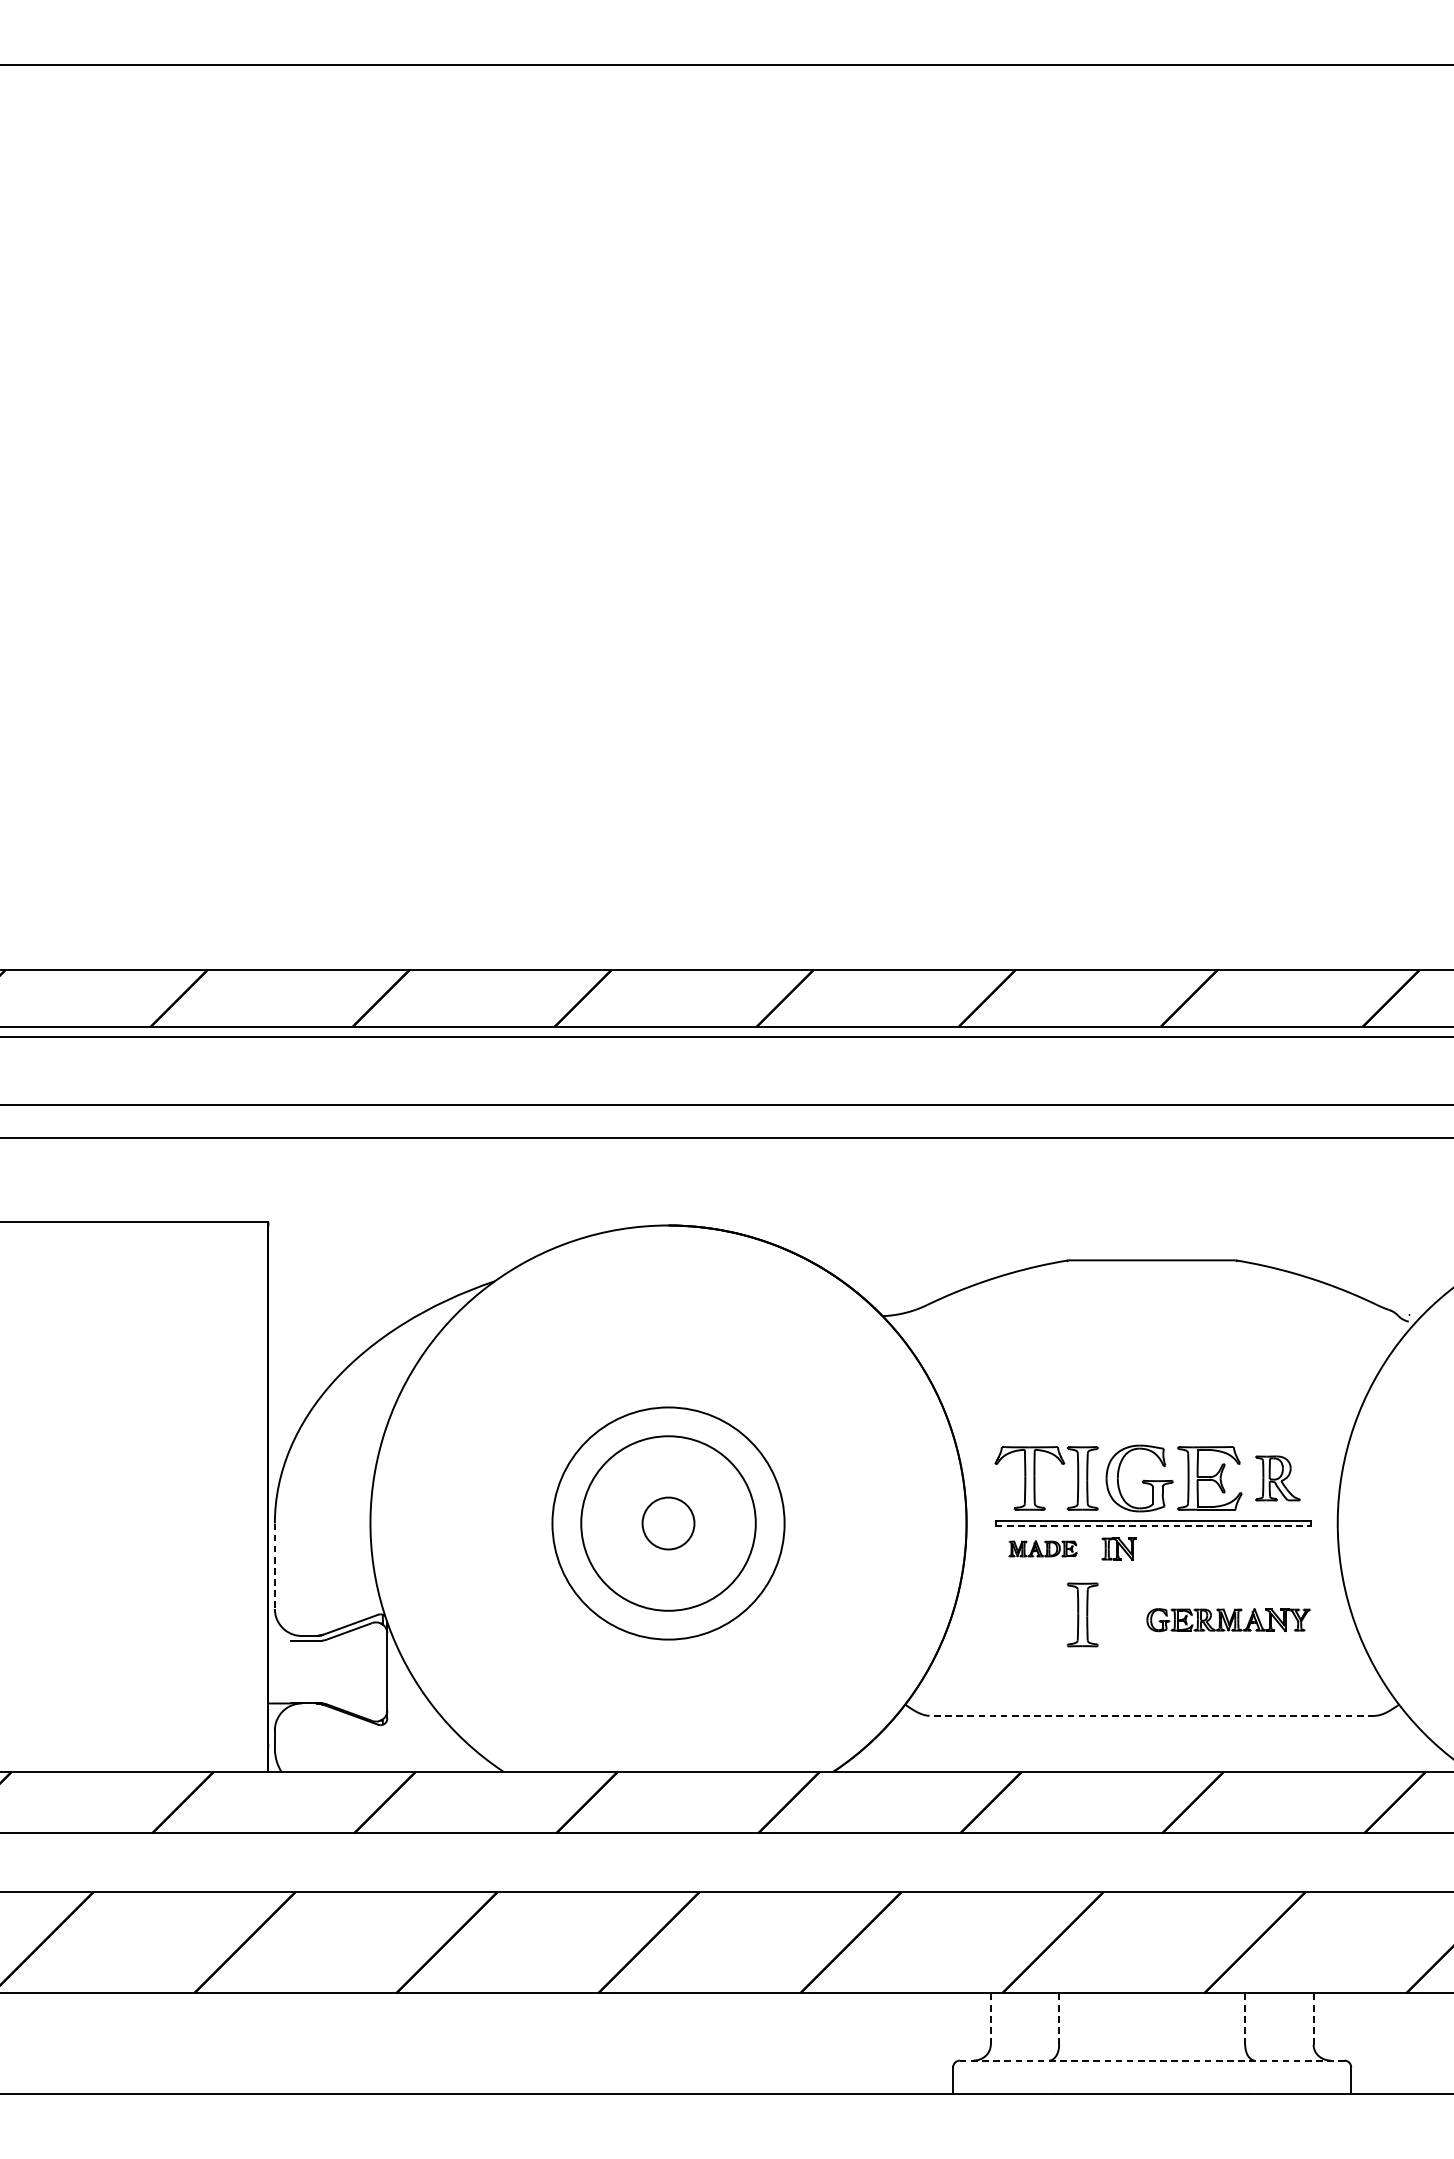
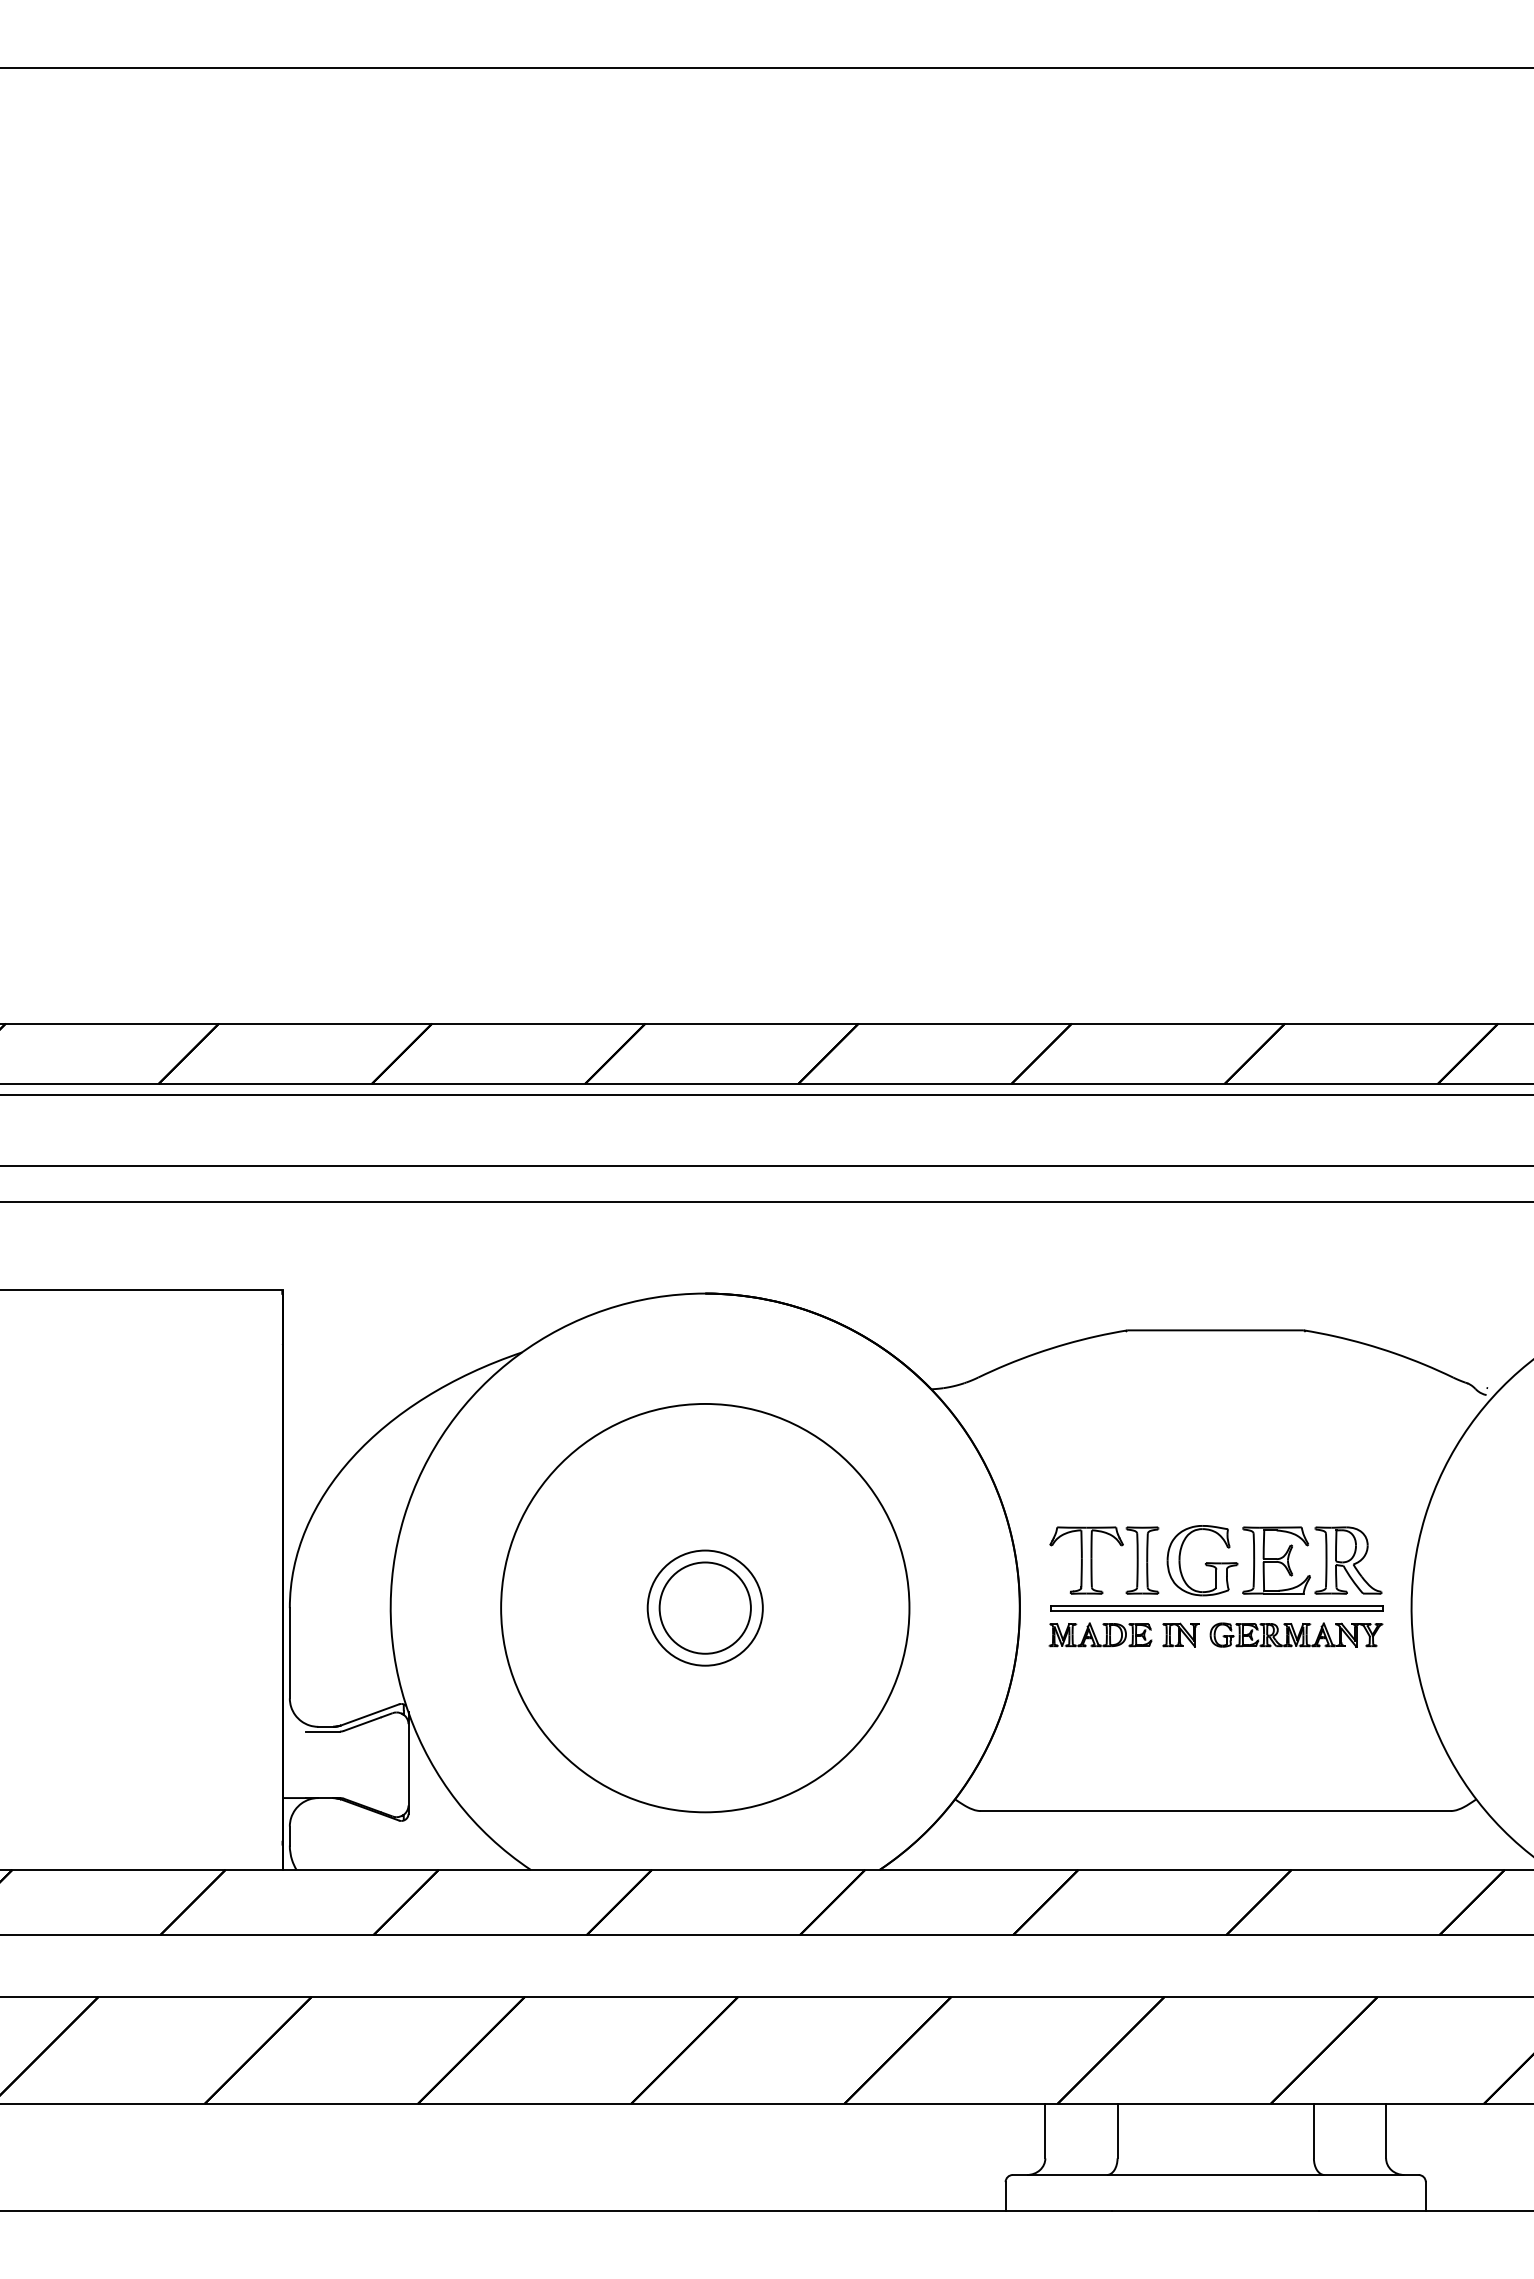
part: (1277, 1478) -> (1348, 1560), size x1.43
circle: (667, 1522) -> (704, 1607), size x0.62
circle: (667, 1522) -> (704, 1607), size x1.67
circle: (668, 1522) -> (705, 1607), size x1.67
line: (1153, 1525) -> (1217, 1610), dashed -> solid
part: (1042, 1548) -> (1100, 1634), size x1.43
line: (274, 1566) -> (289, 1653), dashed -> solid
part: (1082, 1614) -> (1142, 1704), removed
part: (1228, 1619) -> (1296, 1634), moved
line: (1151, 1716) -> (1215, 1811), dashed -> solid
line: (990, 2018) -> (1045, 2130), dashed -> solid
line: (1059, 2018) -> (1117, 2130), dashed -> solid
line: (1244, 2018) -> (1313, 2130), dashed -> solid
line: (1313, 2018) -> (1386, 2130), dashed -> solid
line: (1151, 2061) -> (1215, 2175), dashed -> solid

